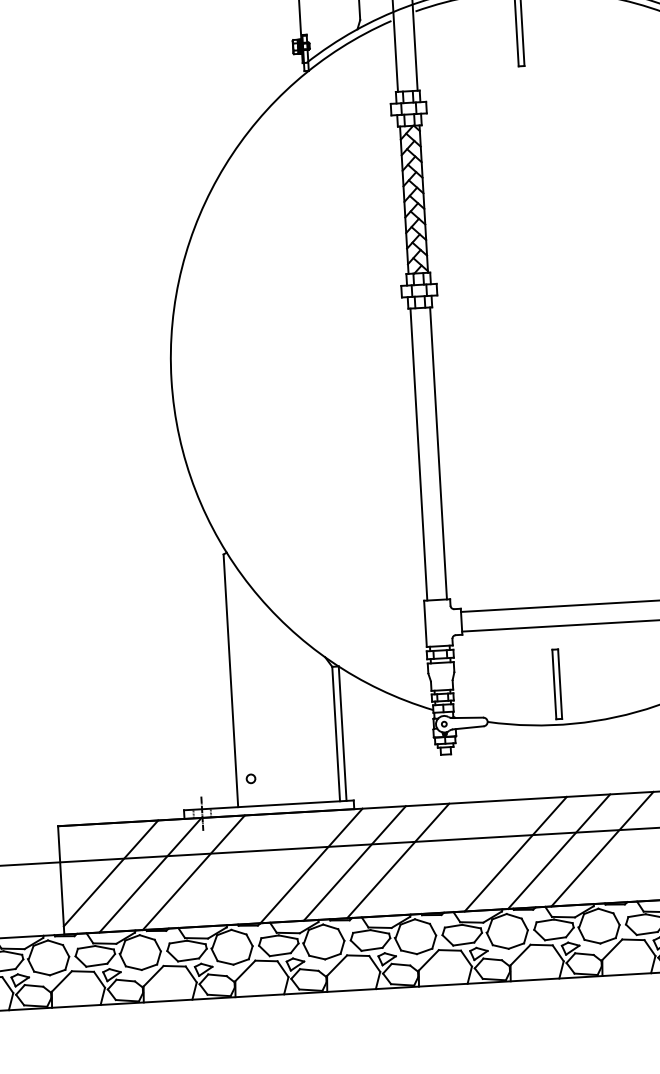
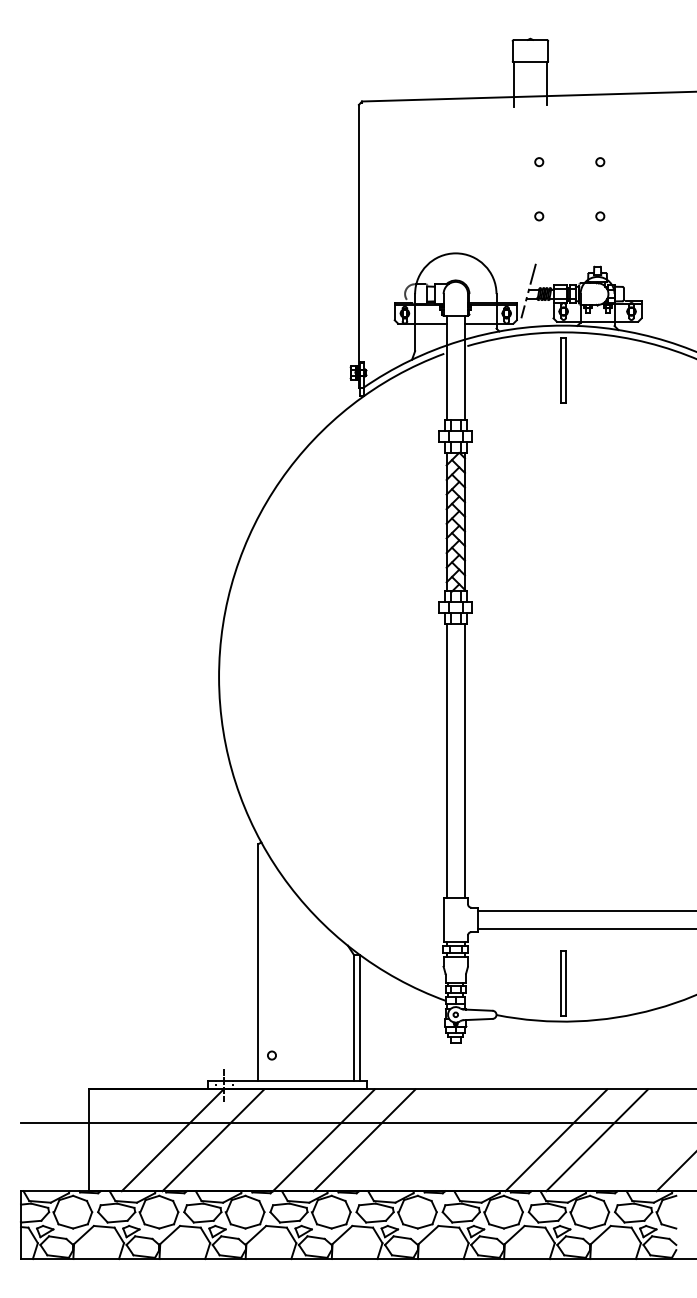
line: (515, 854) -> (515, 1140), removed
line: (398, 861) -> (405, 1140), removed
line: (110, 873) -> (135, 1136), removed

